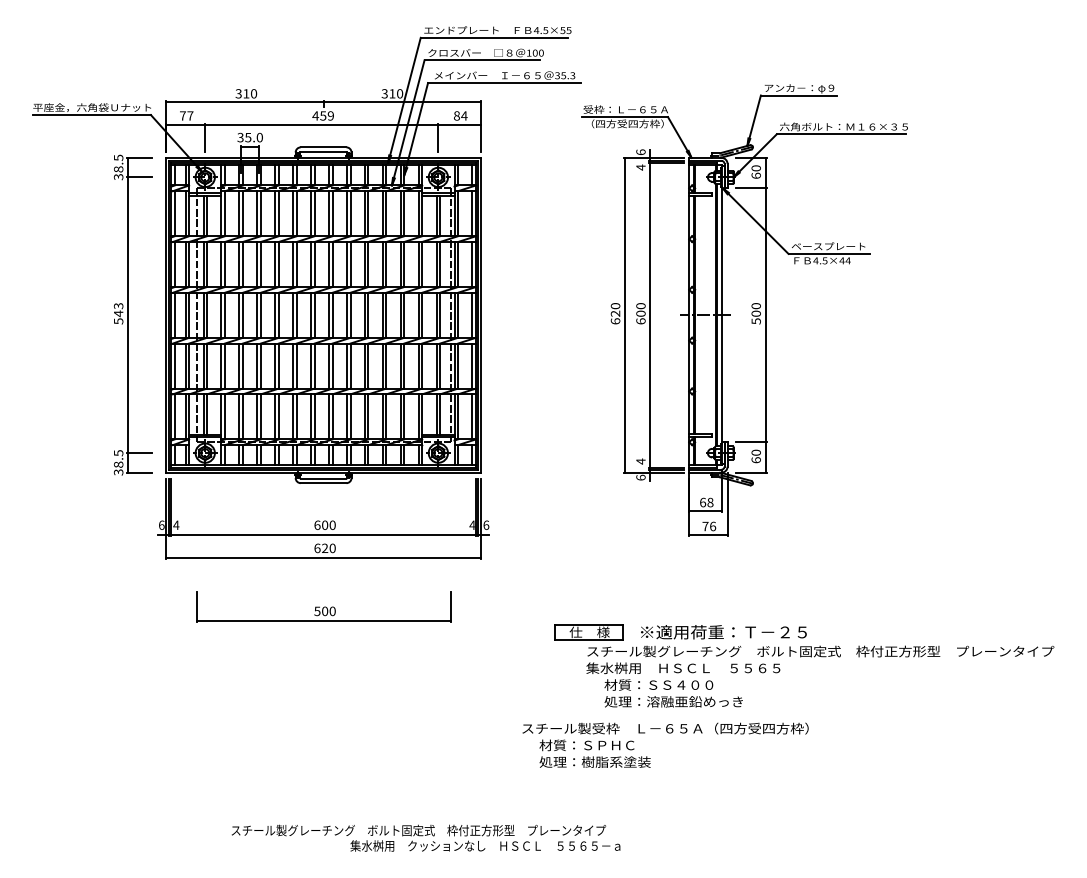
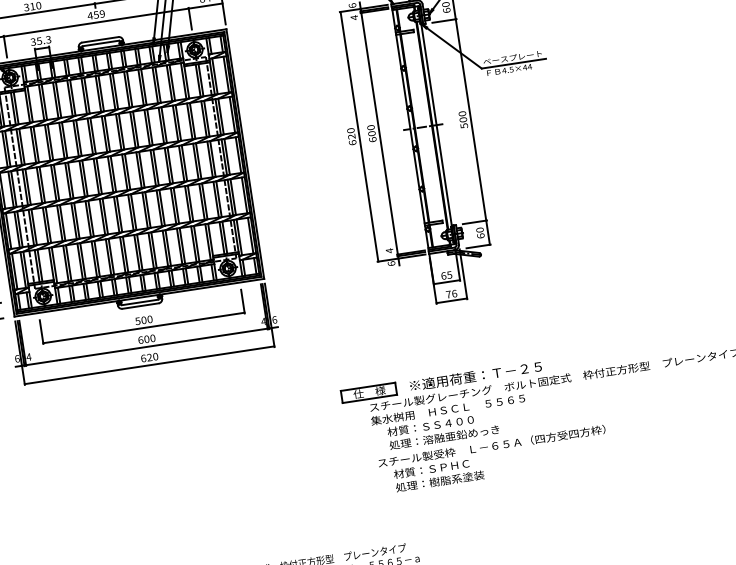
text: (259, 137) -> (48, 39), 35.0 -> 35.3
text: (710, 502) -> (449, 275), 68 -> 65
part: (323, 606) -> (142, 316), moved
text: (665, 744) -> (493, 458), moved

